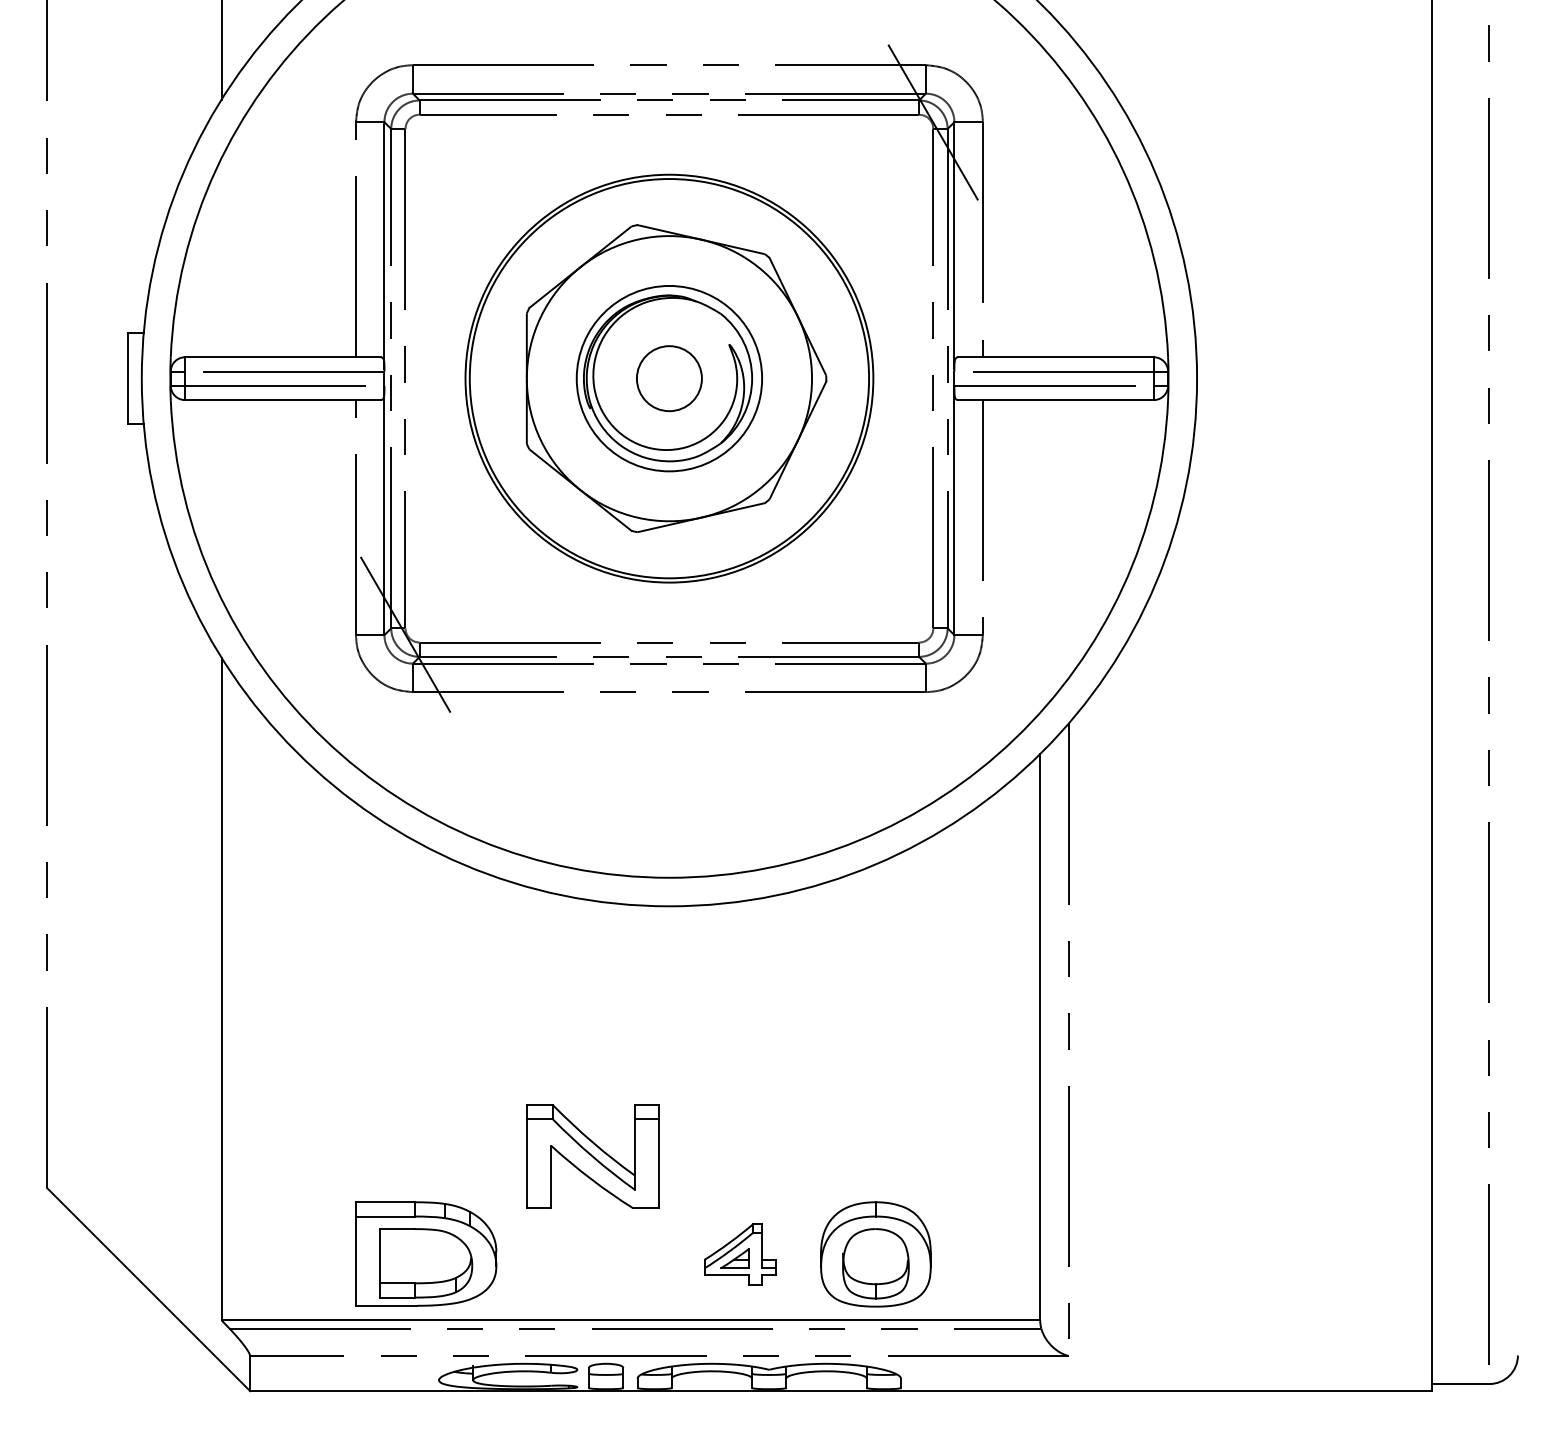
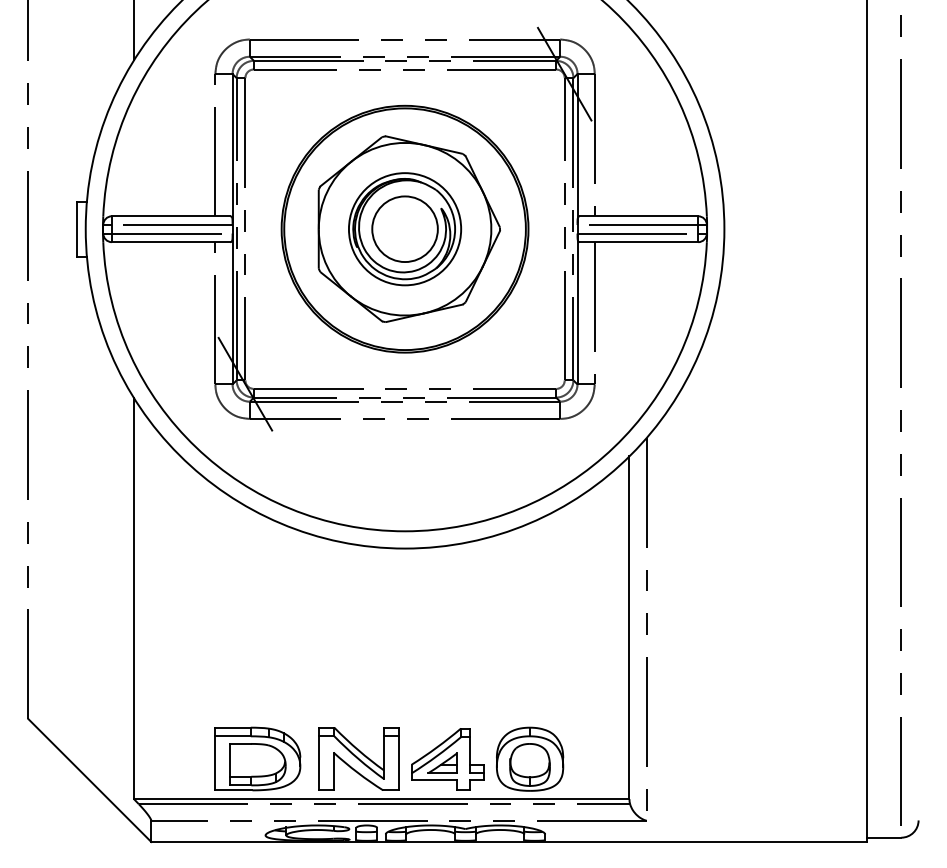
circle: (668, 379) -> (404, 229), size x1.67
part: (592, 1155) -> (358, 758), moved
part: (739, 1254) -> (447, 759), size x1.67

